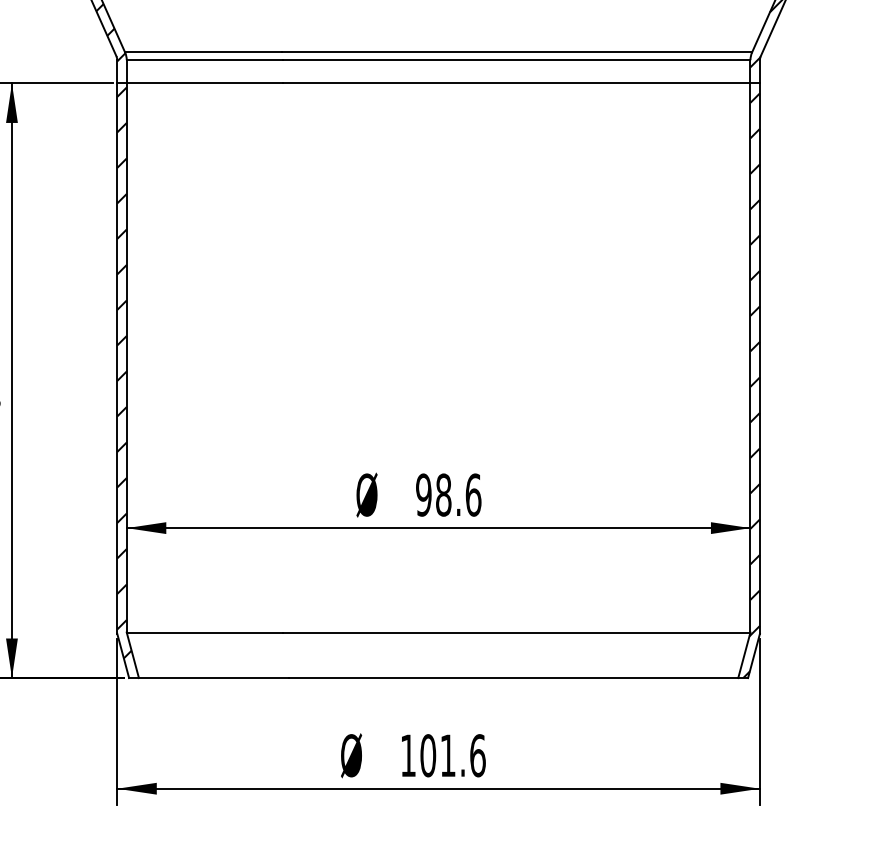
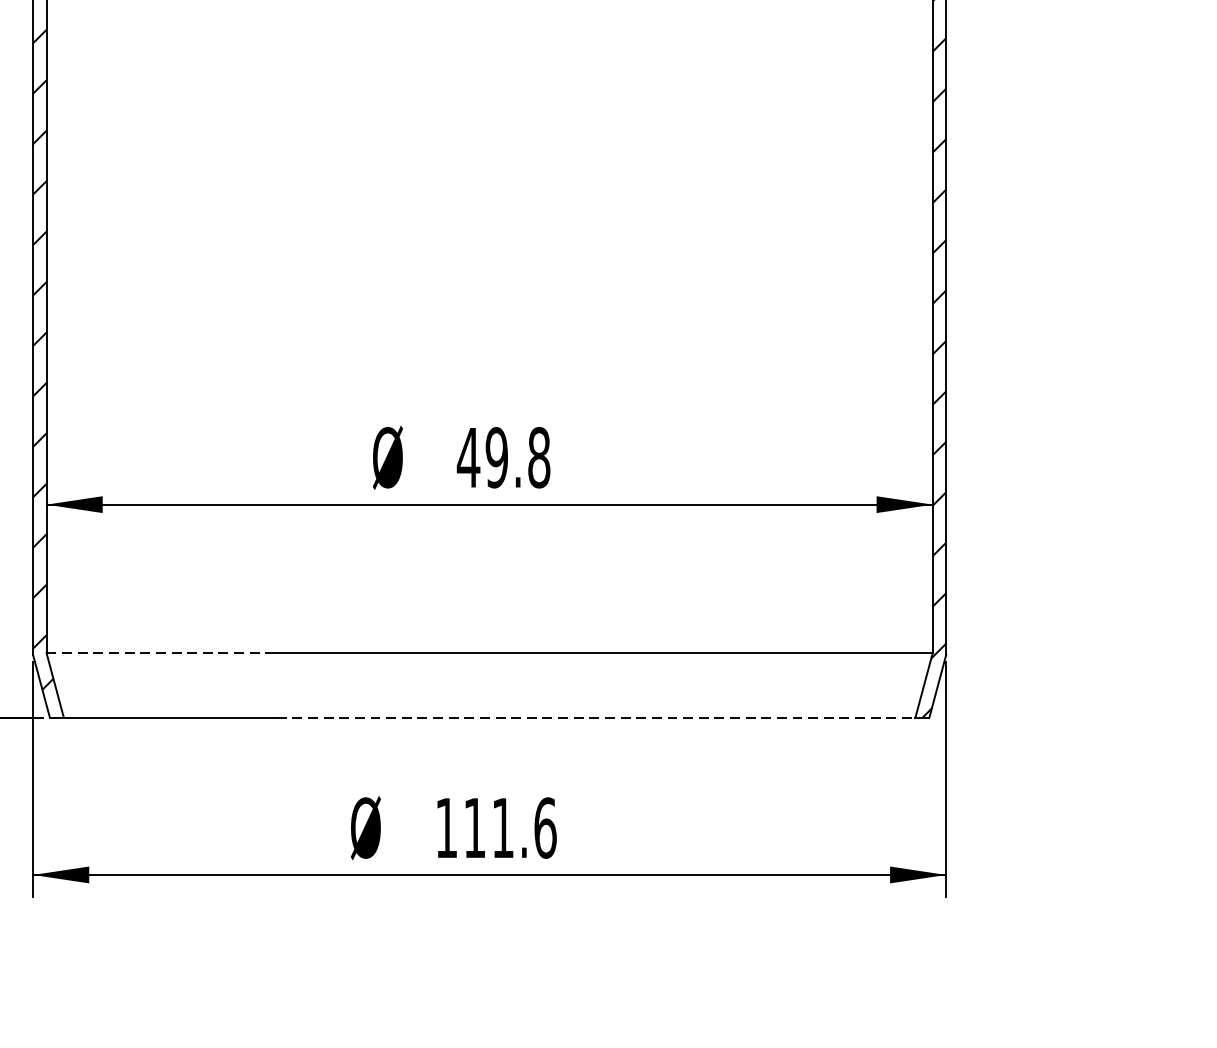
text: (448, 494) -> (503, 456), 98.6 -> 49.8
line: (204, 632) -> (156, 652), solid -> dashed
line: (513, 678) -> (596, 718), solid -> dashed
text: (428, 755) -> (475, 827), 101.6 -> 111.6

